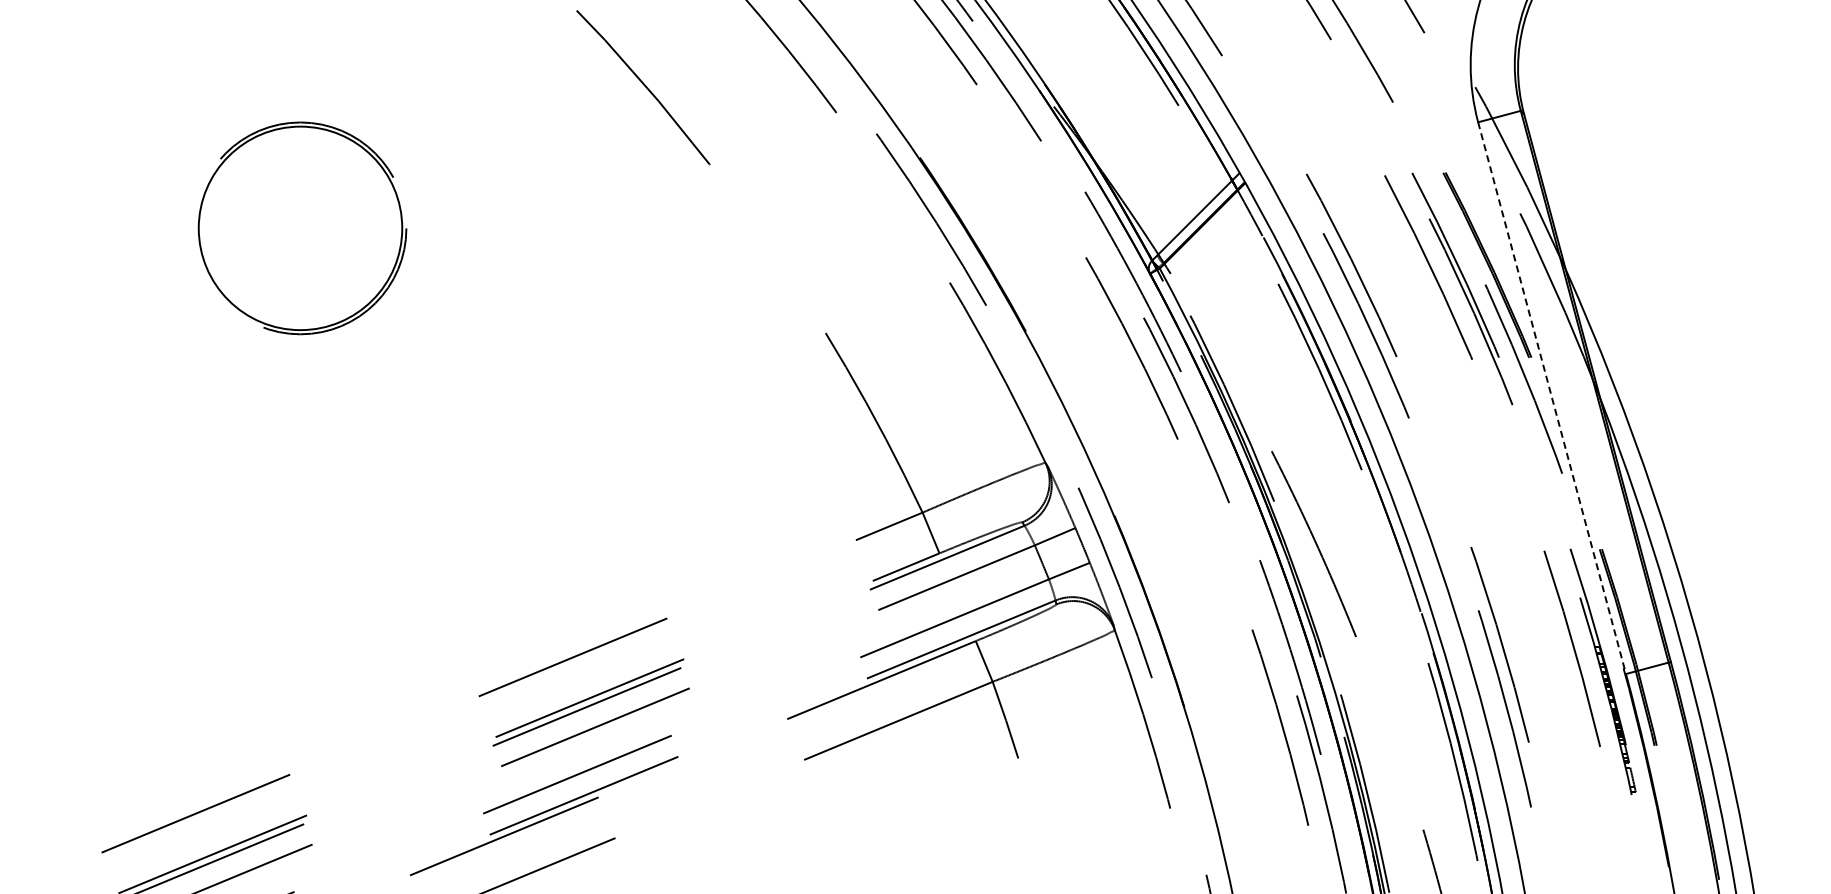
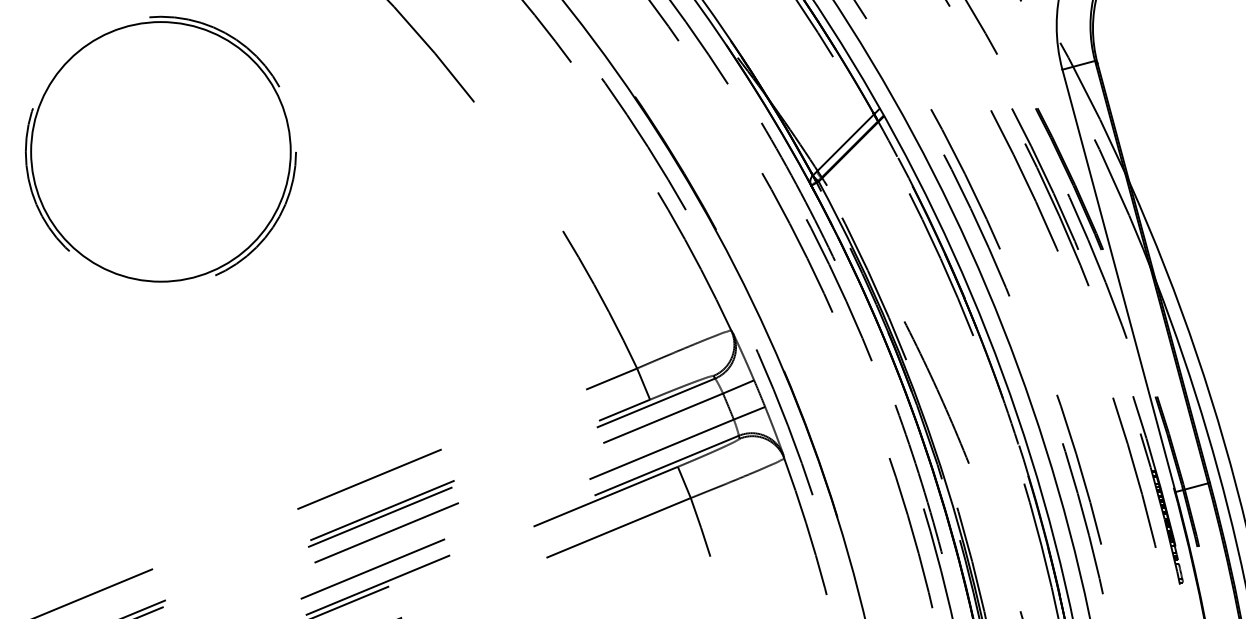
part: (300, 226) -> (160, 149), size x1.67
line: (1552, 398) -> (1119, 281), dashed -> solid

